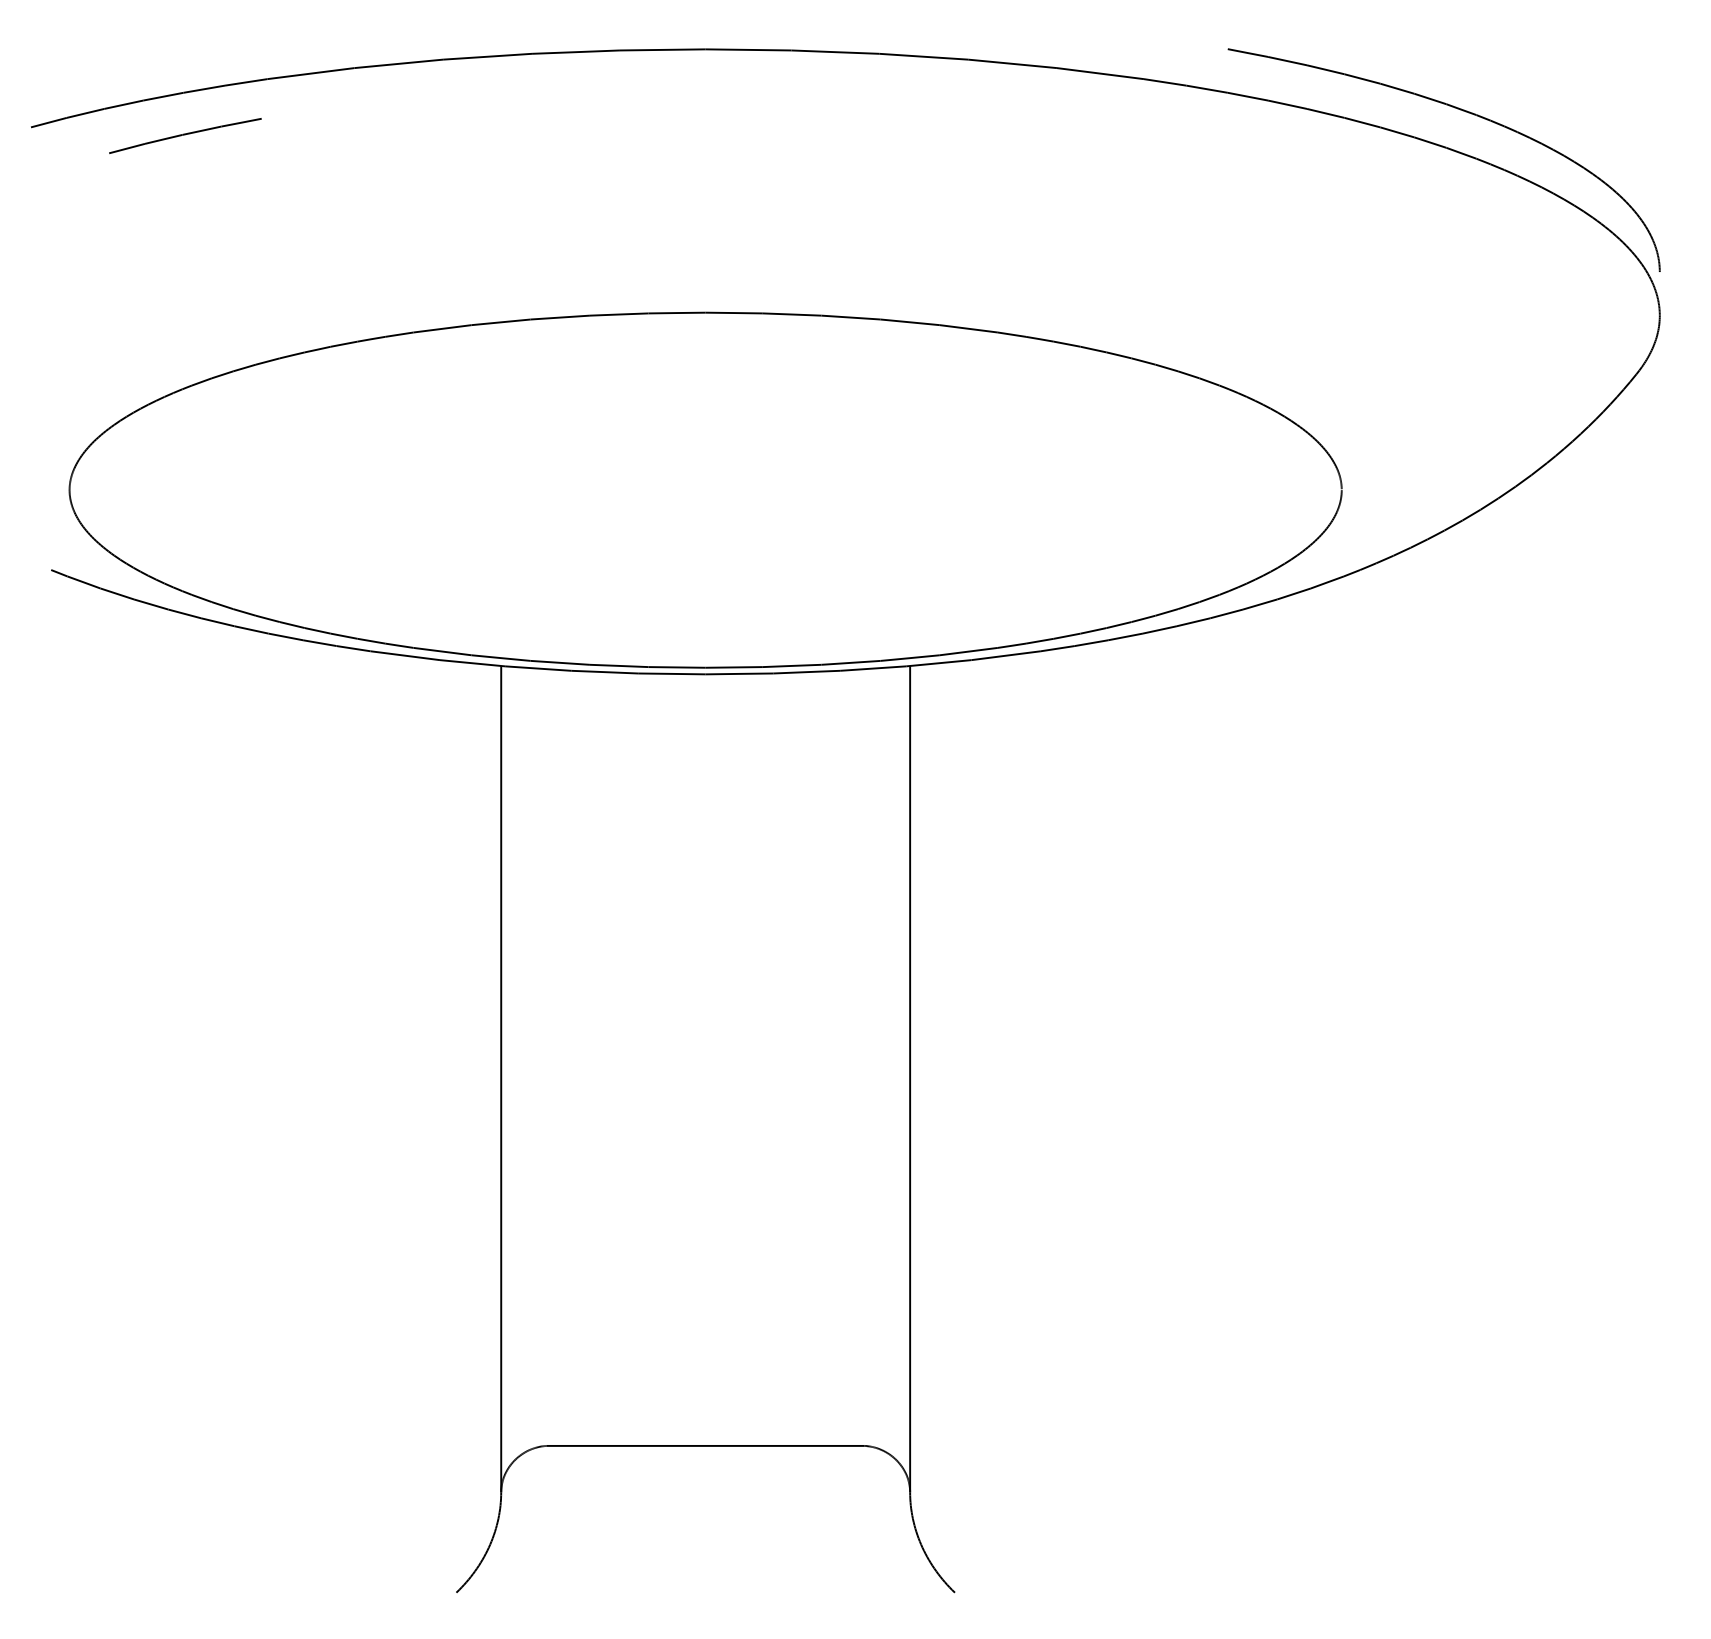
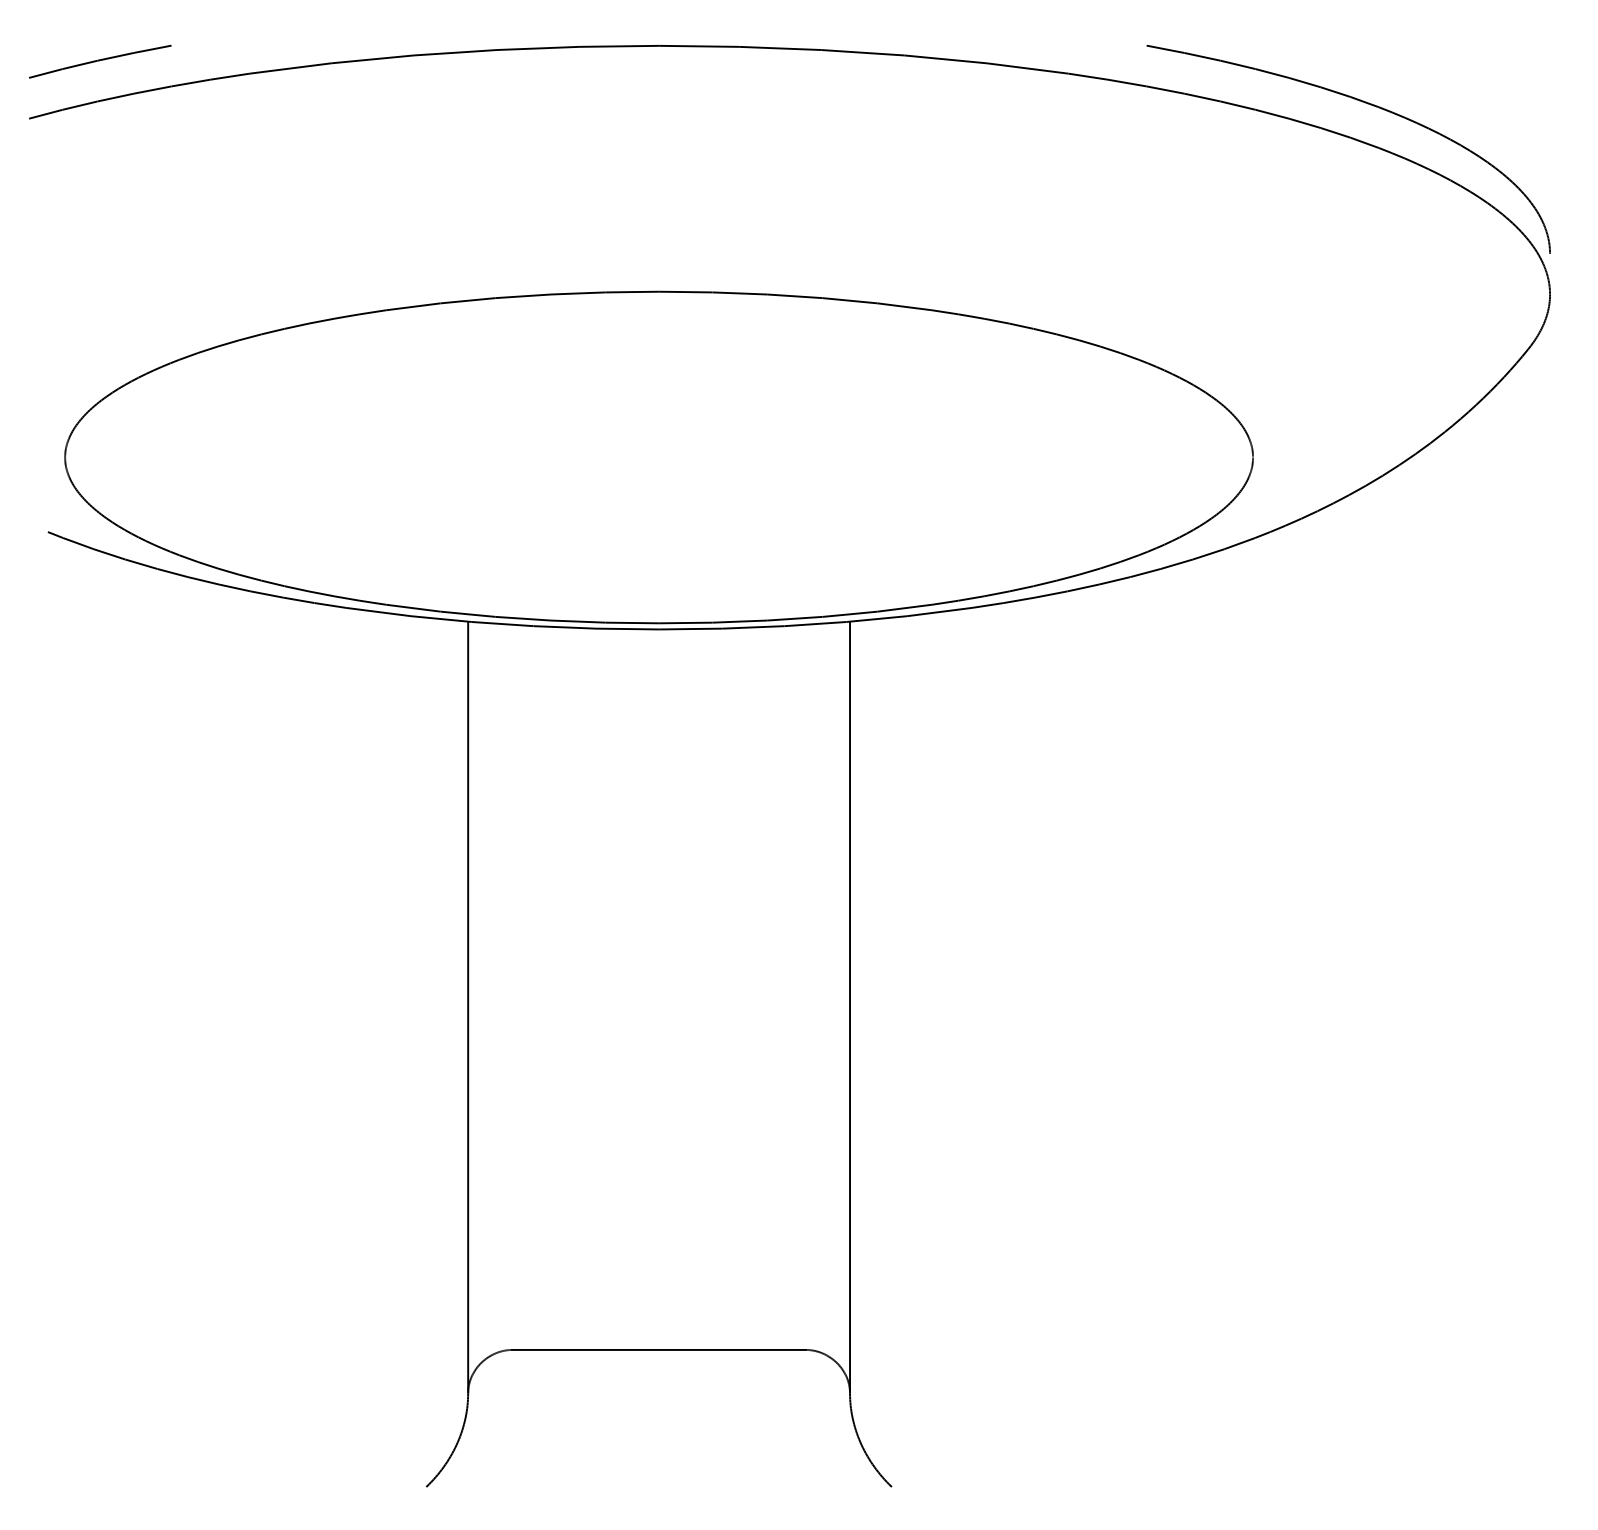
part: (185, 135) -> (100, 61), moved

